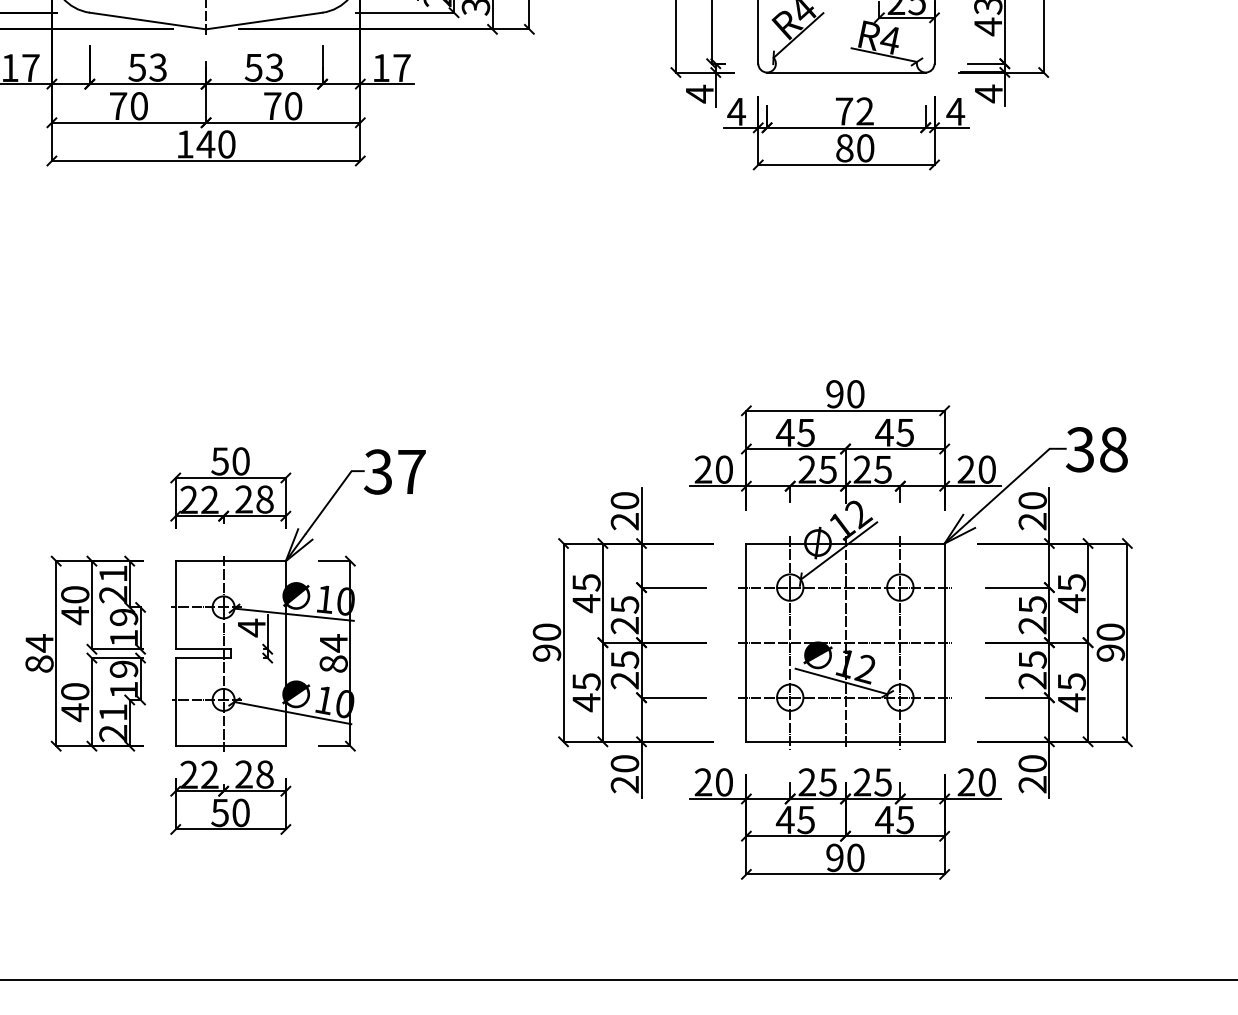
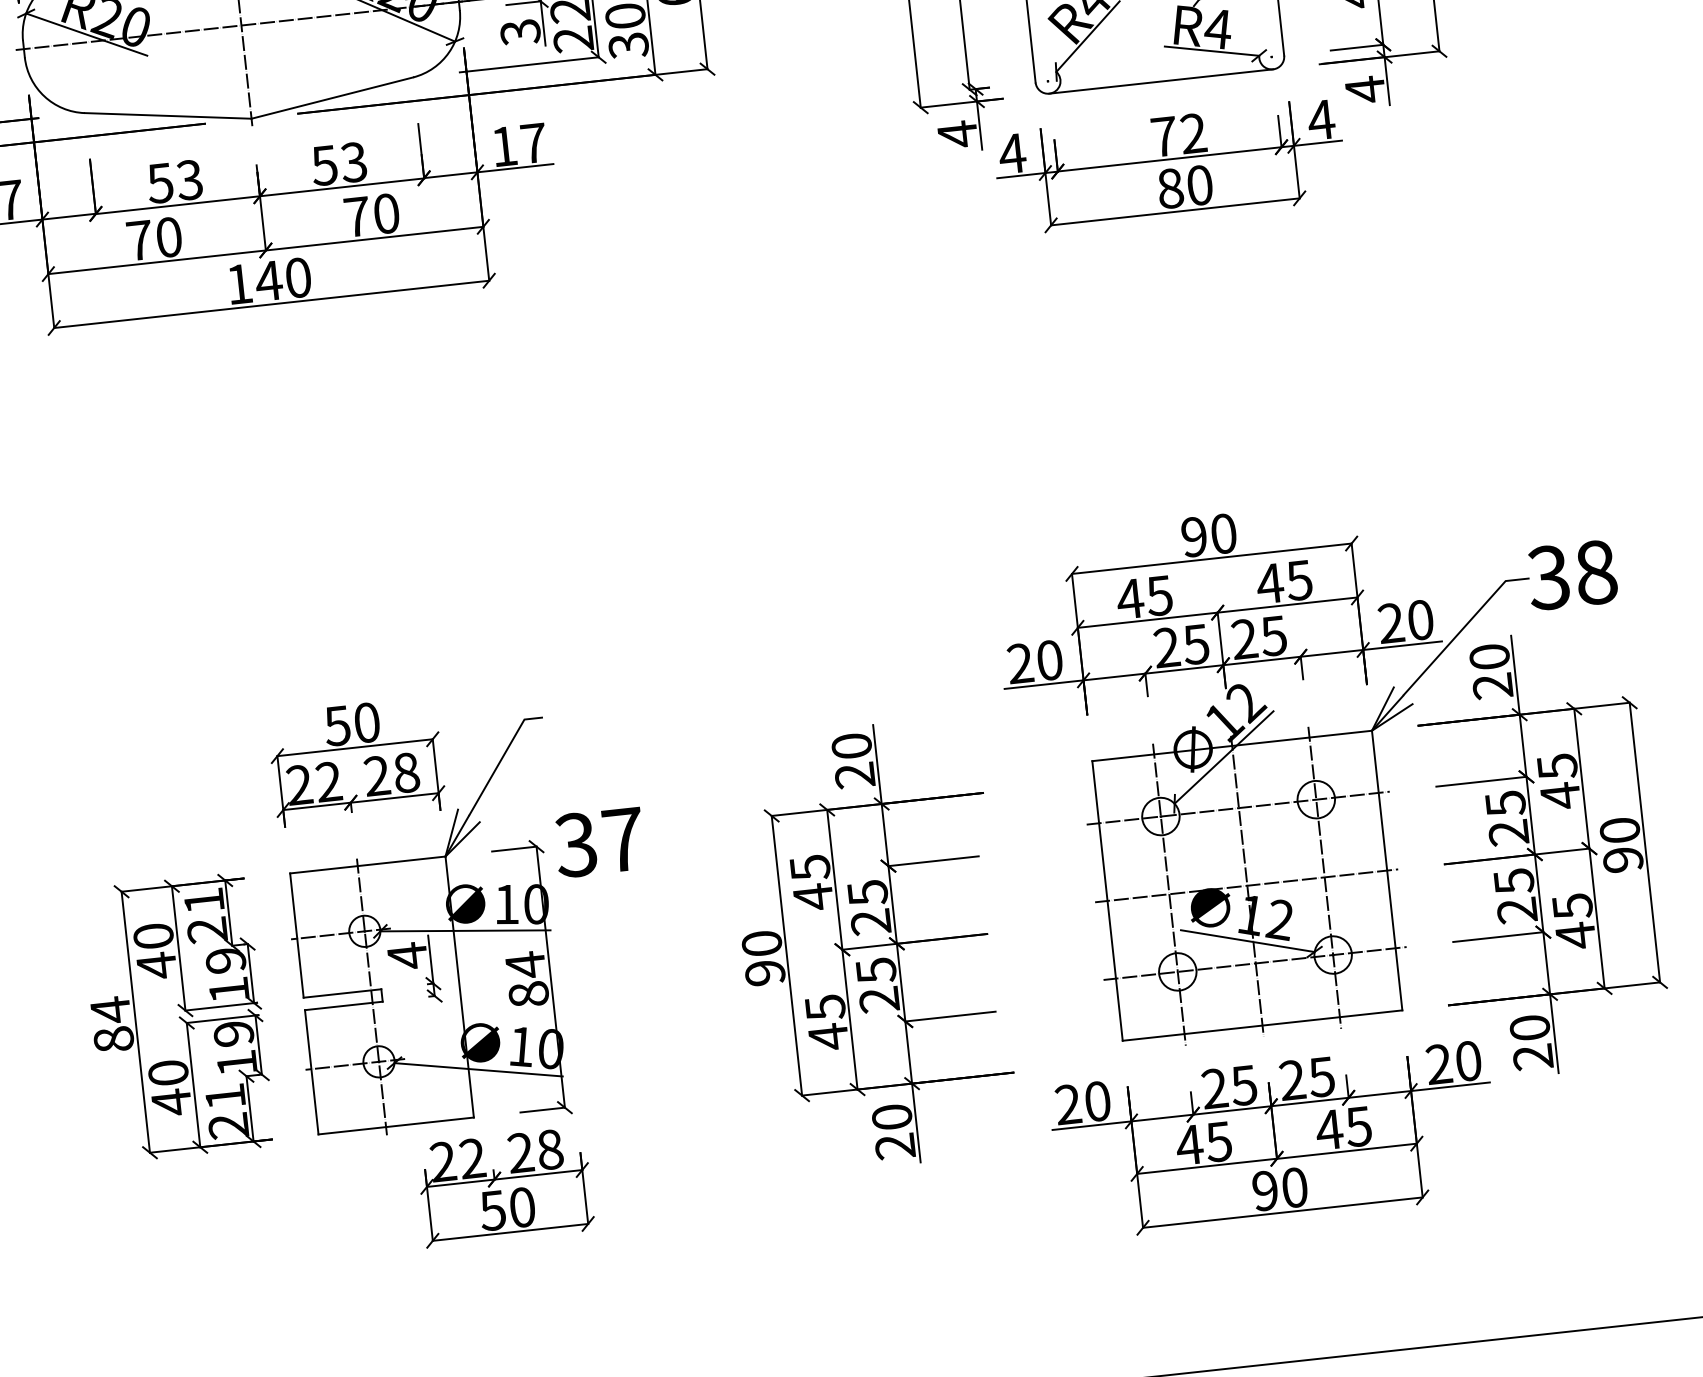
text: (394, 471) -> (598, 841), moved
part: (622, 642) -> (870, 946), moved
part: (230, 797) -> (505, 1187), moved

